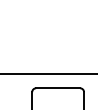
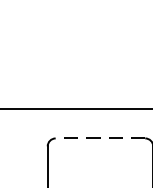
line: (57, 88) -> (99, 138), solid -> dashed

